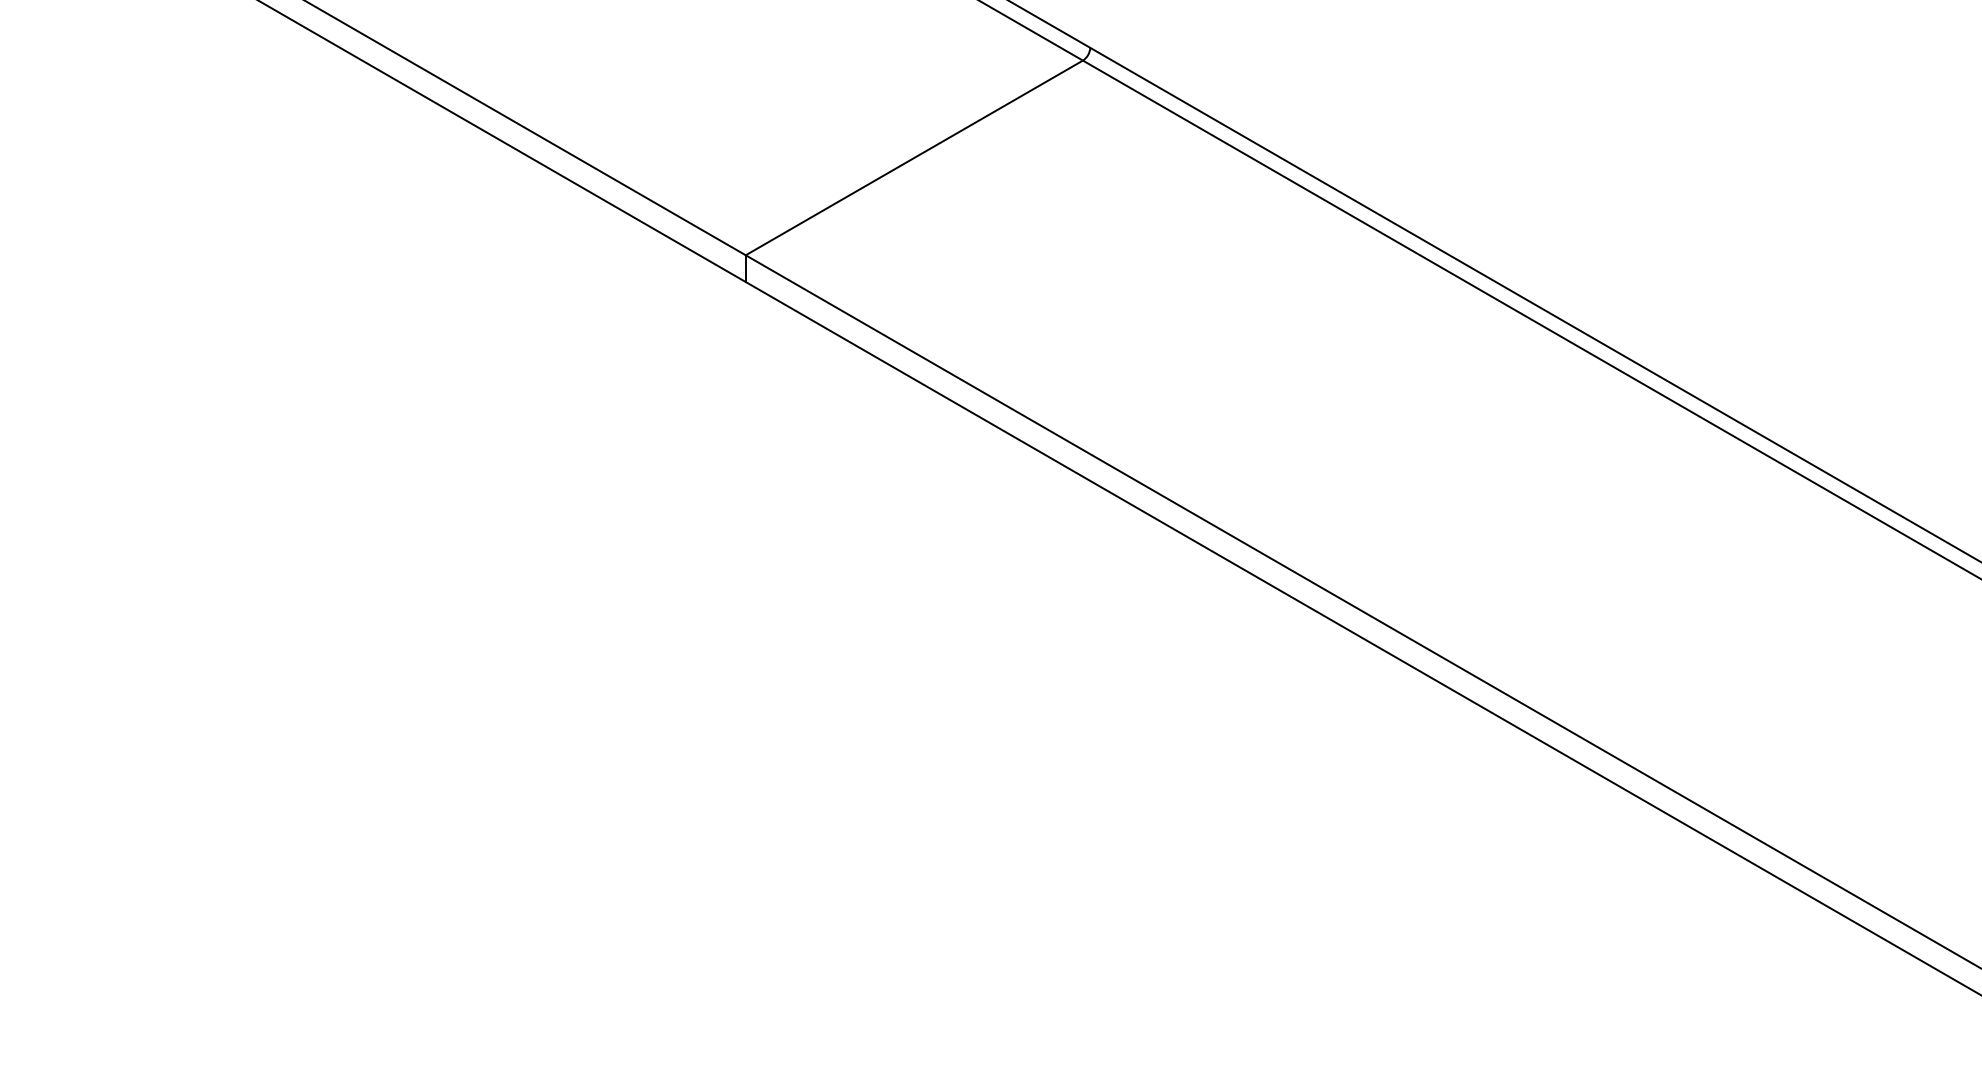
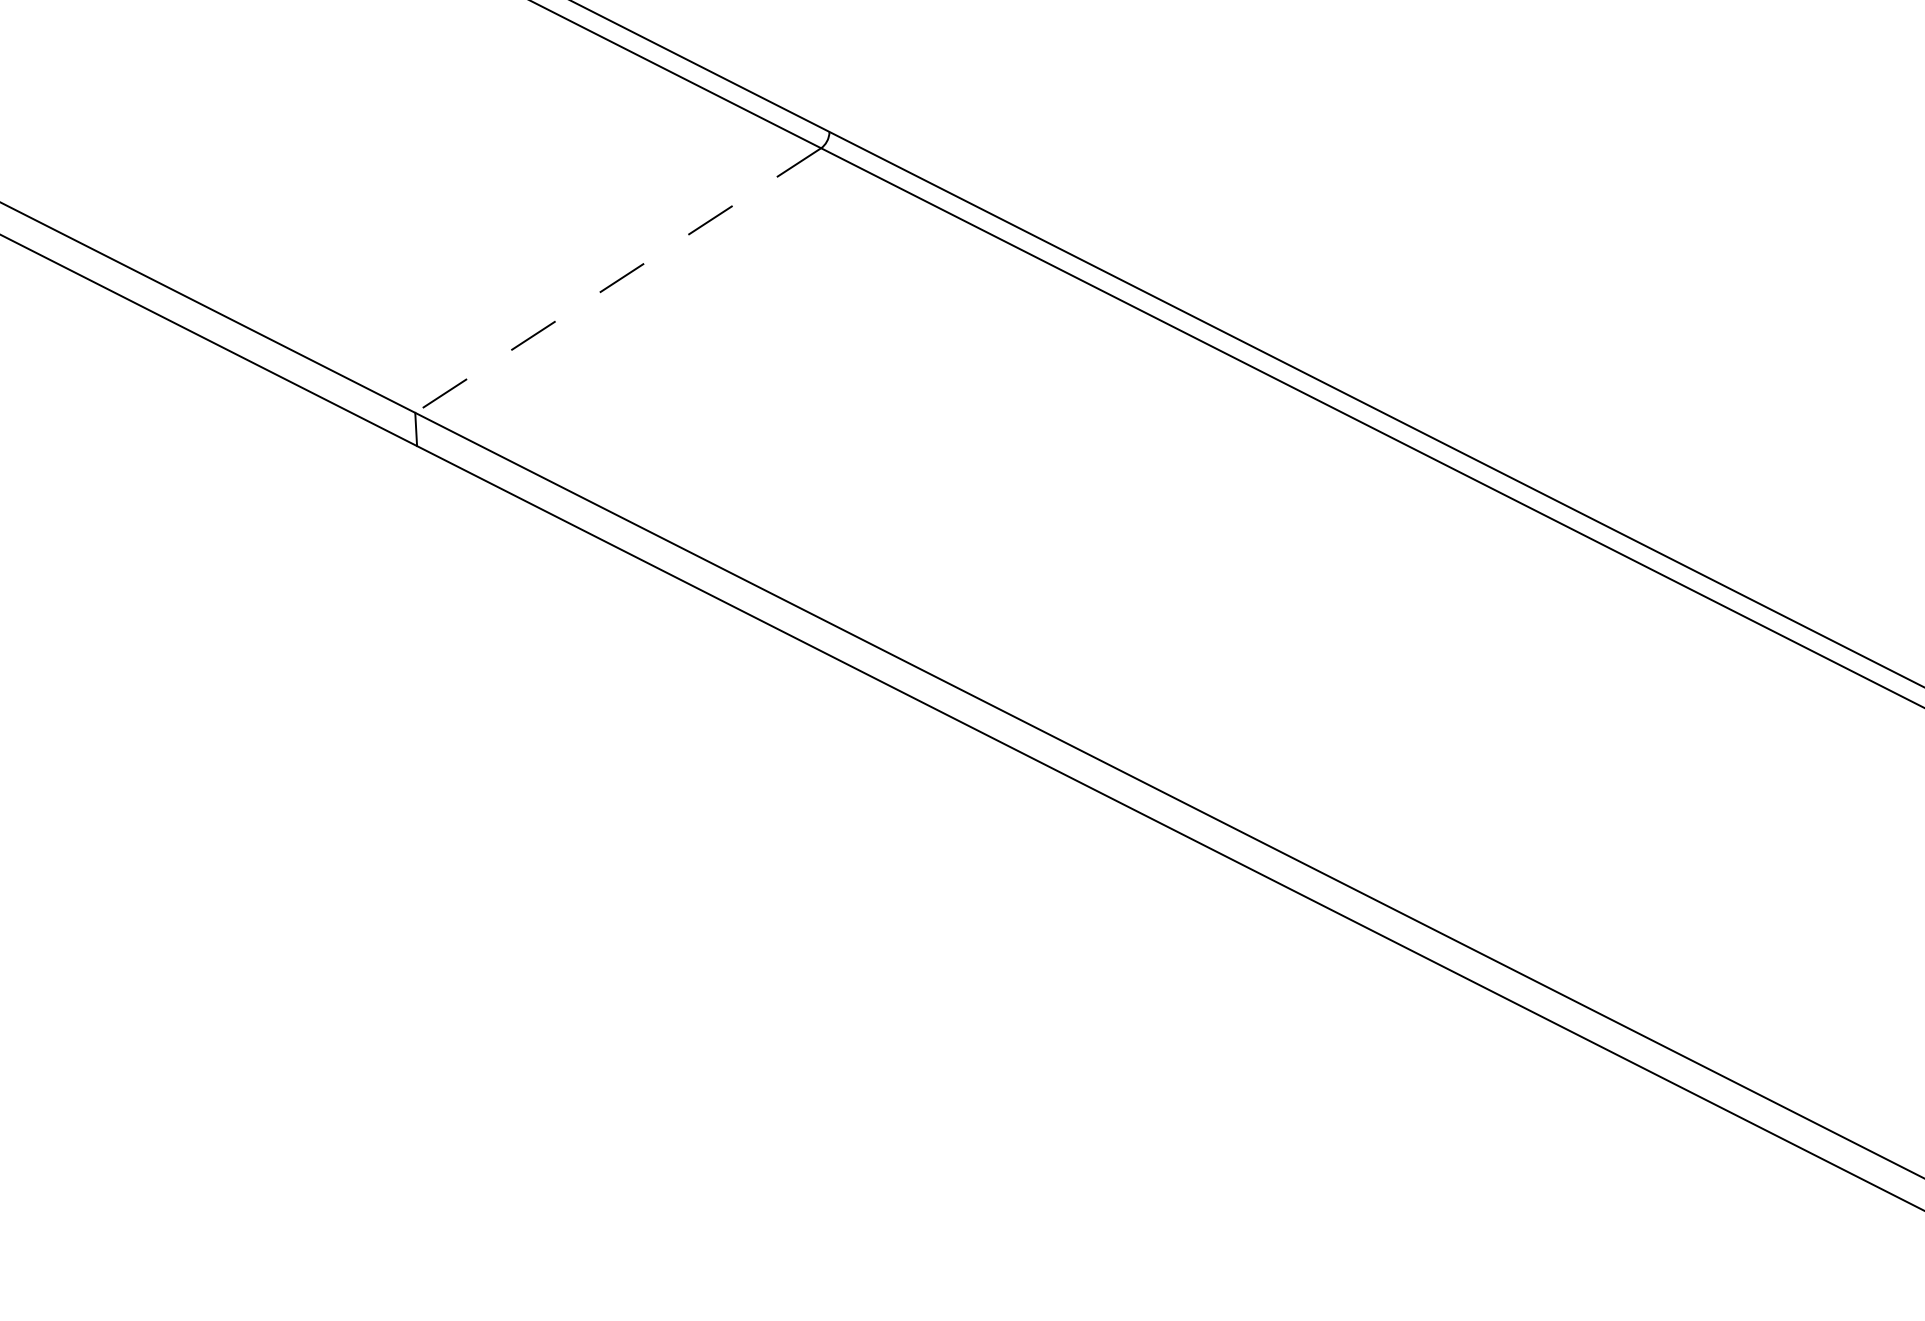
line: (914, 157) -> (618, 279), solid -> dashed

